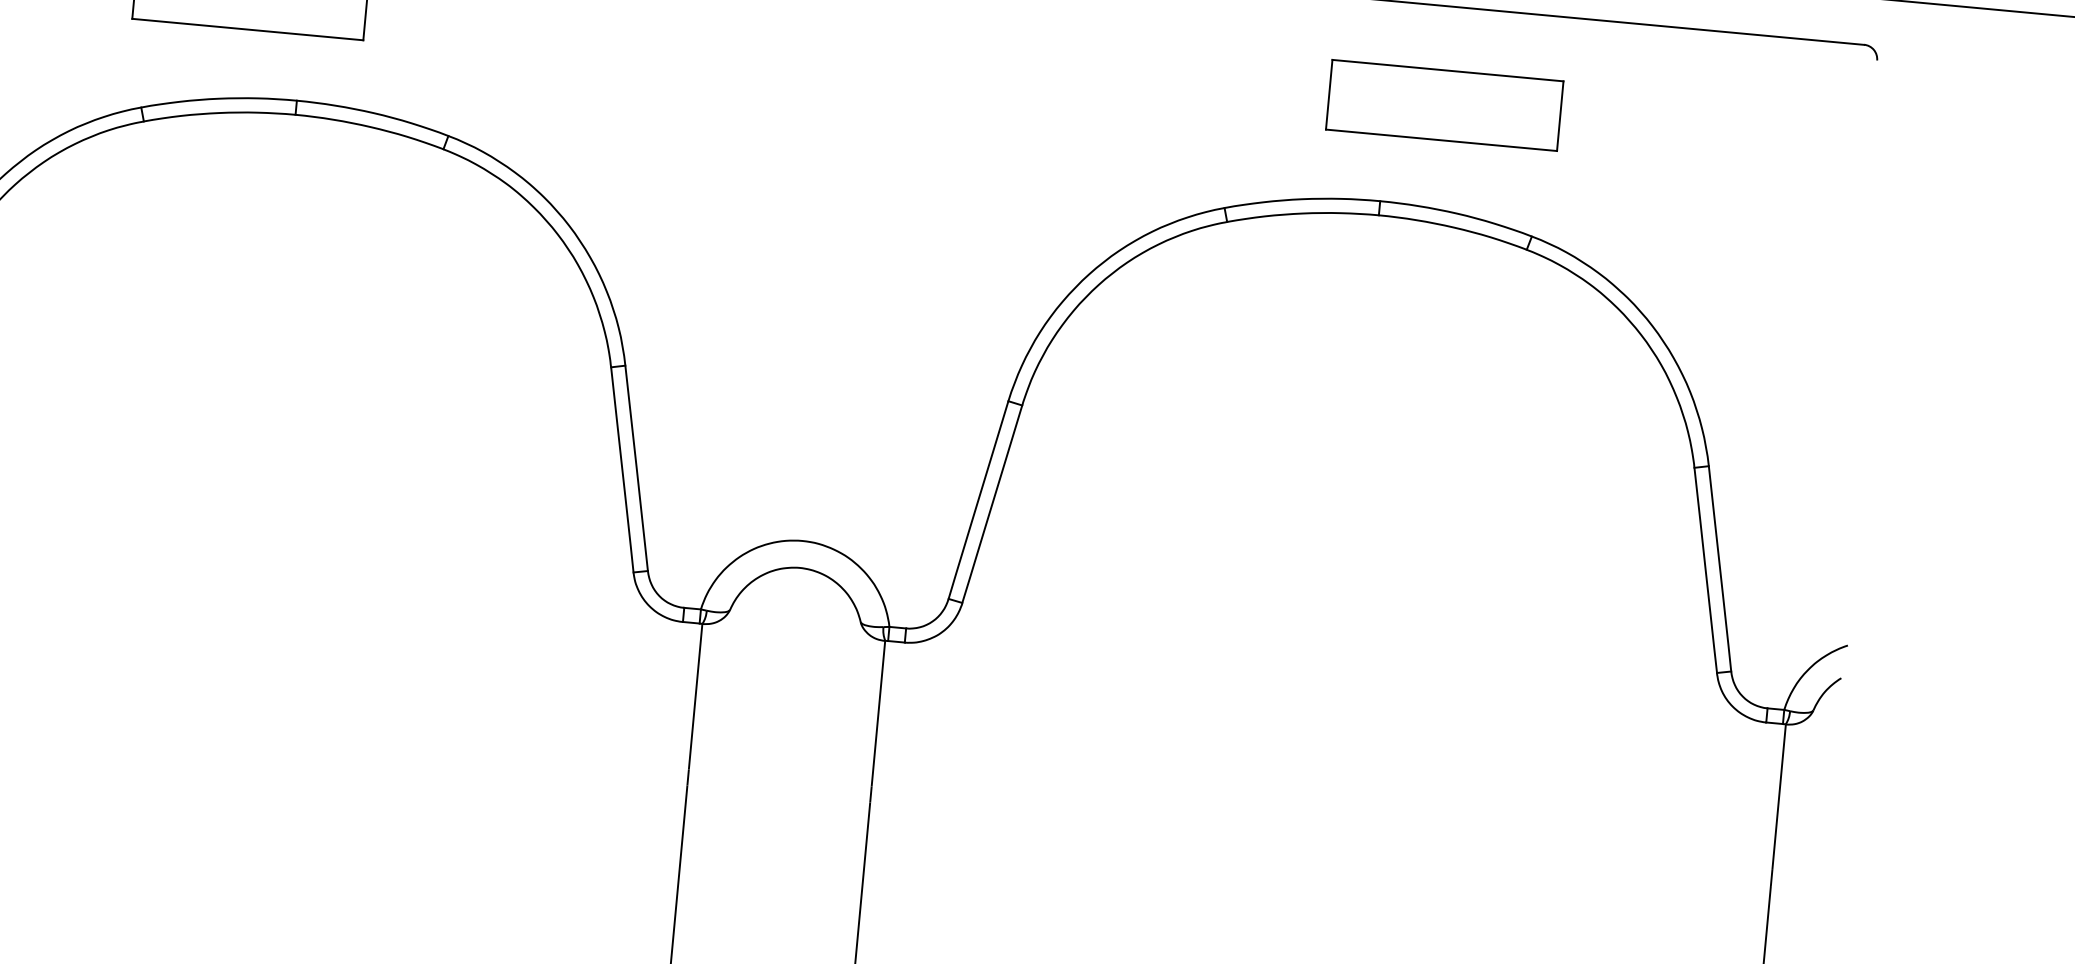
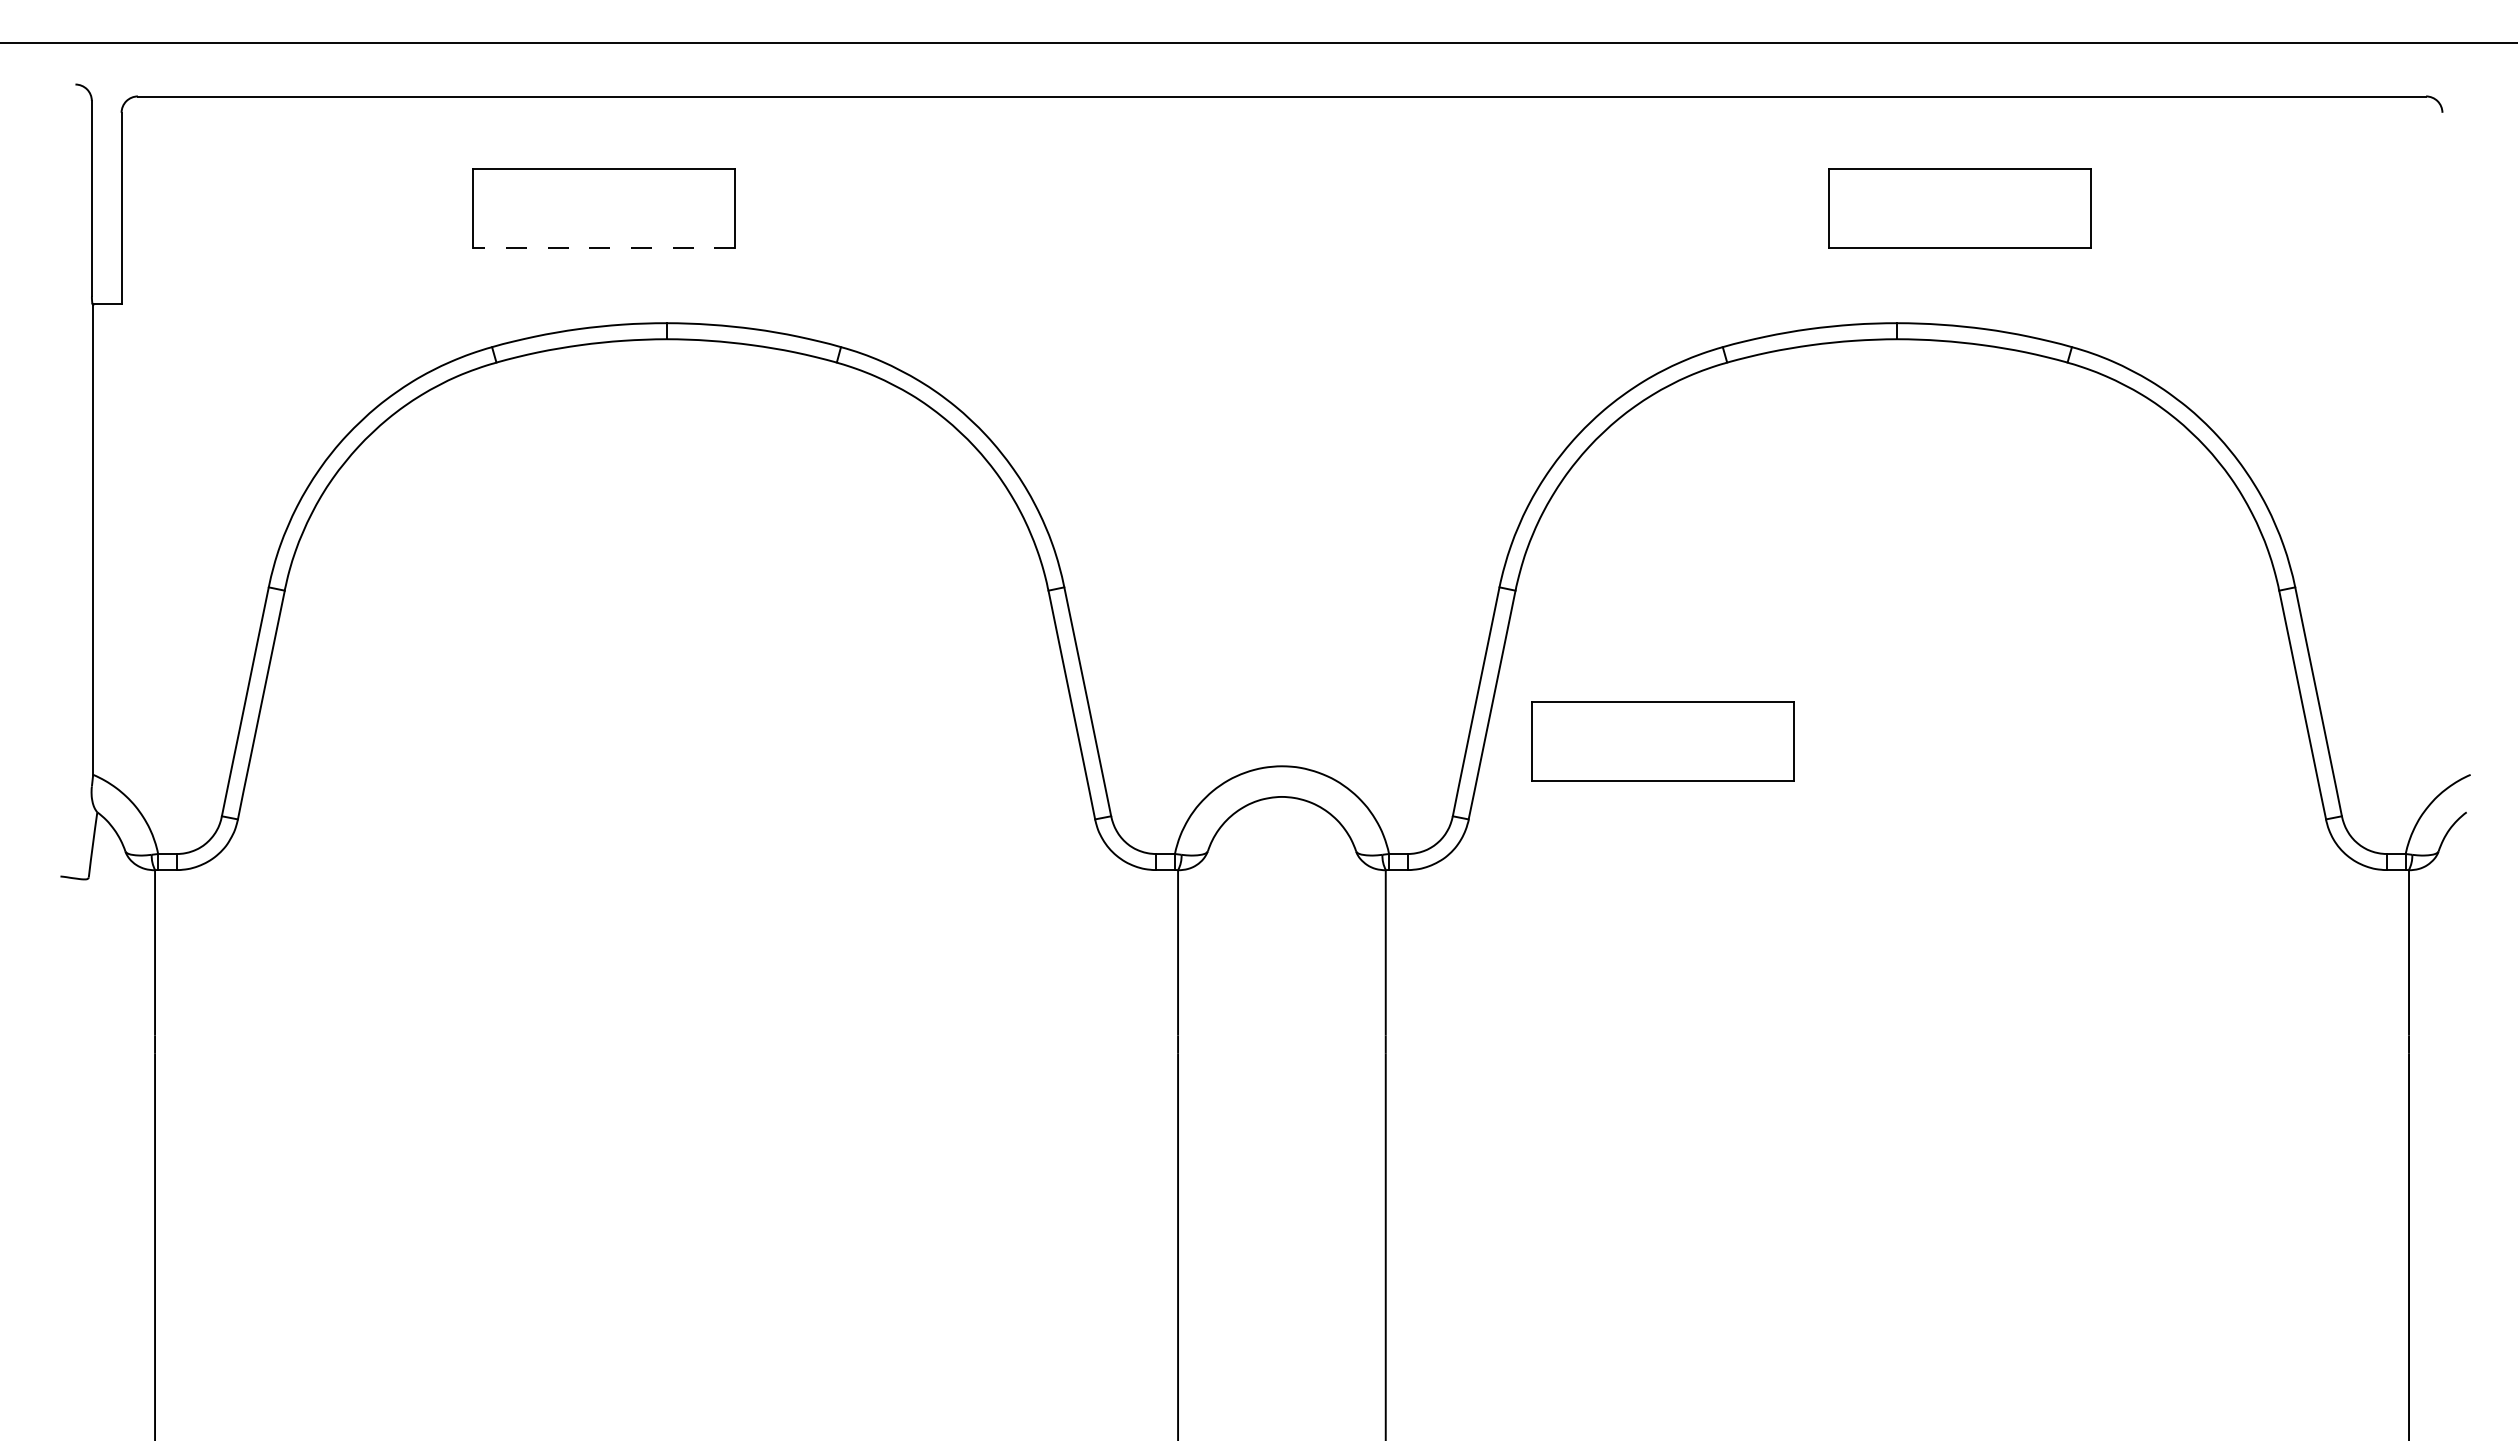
line: (247, 29) -> (603, 248), solid -> dashed
part: (1139, 550) -> (1662, 741), added

